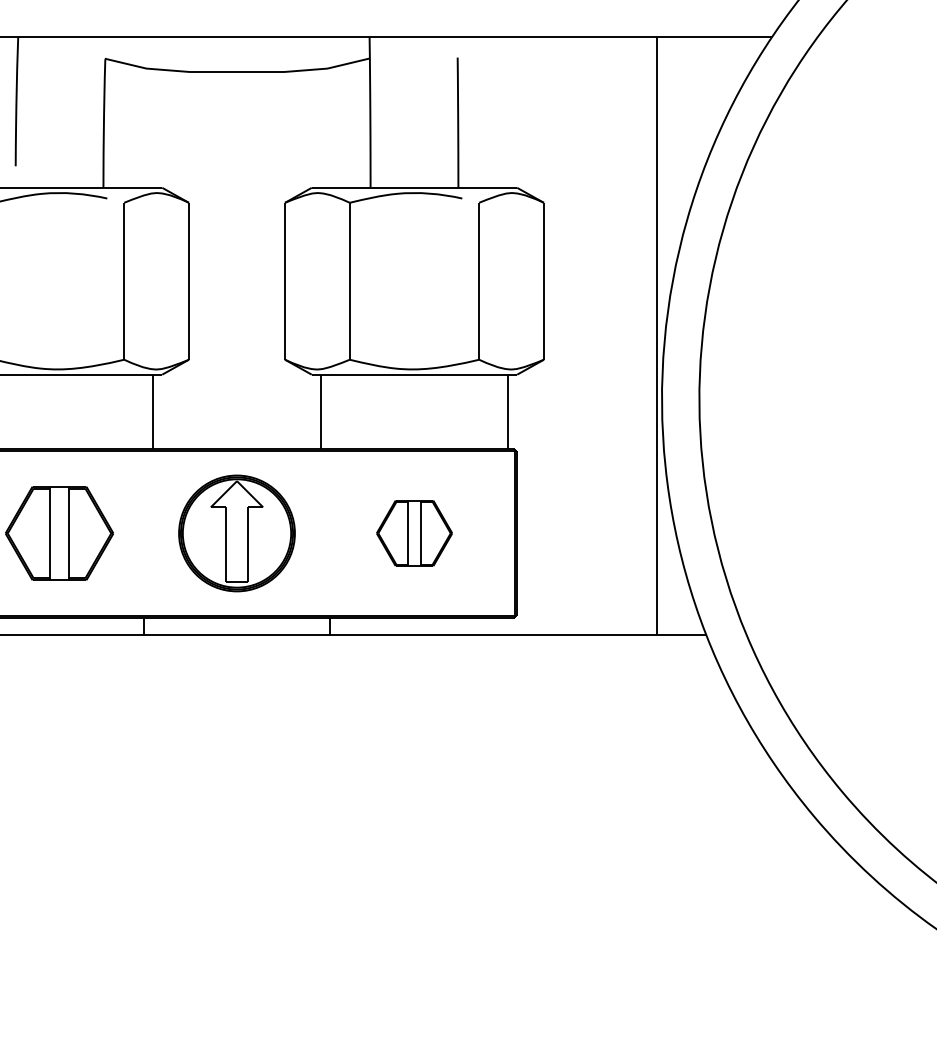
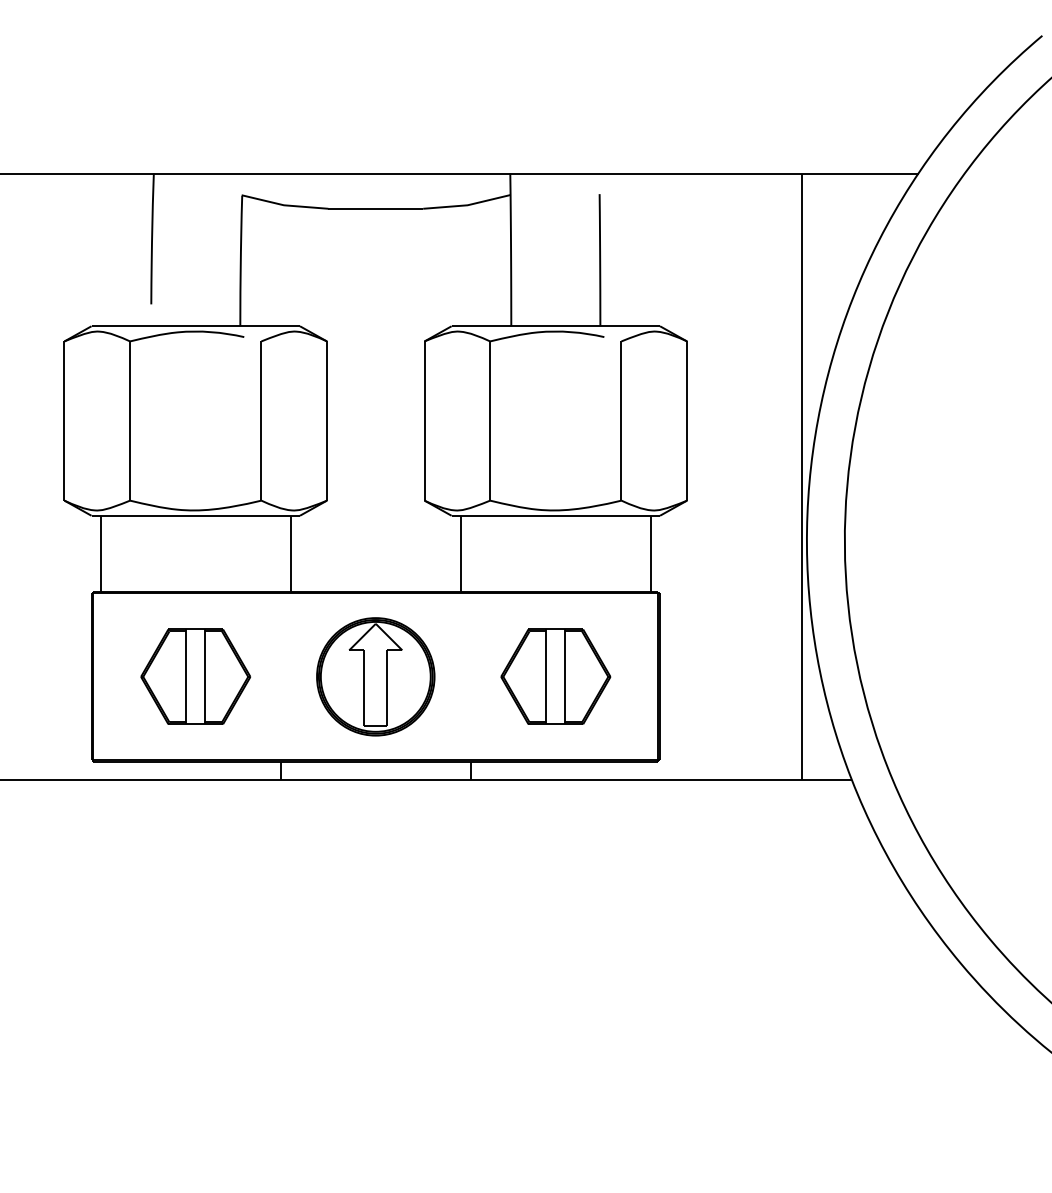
part: (414, 533) -> (555, 676), size x1.43

